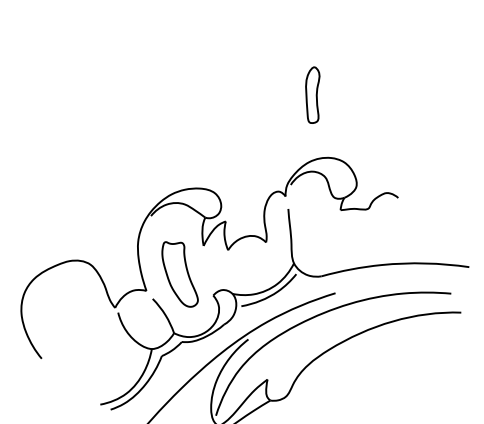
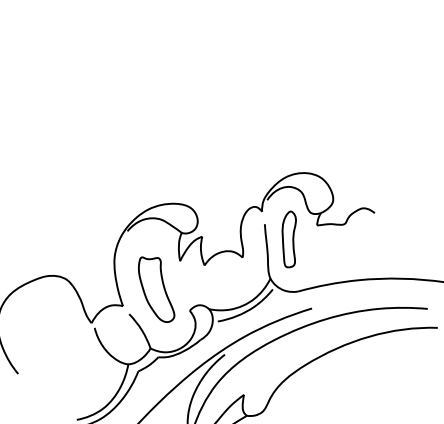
part: (312, 94) -> (288, 238), moved

